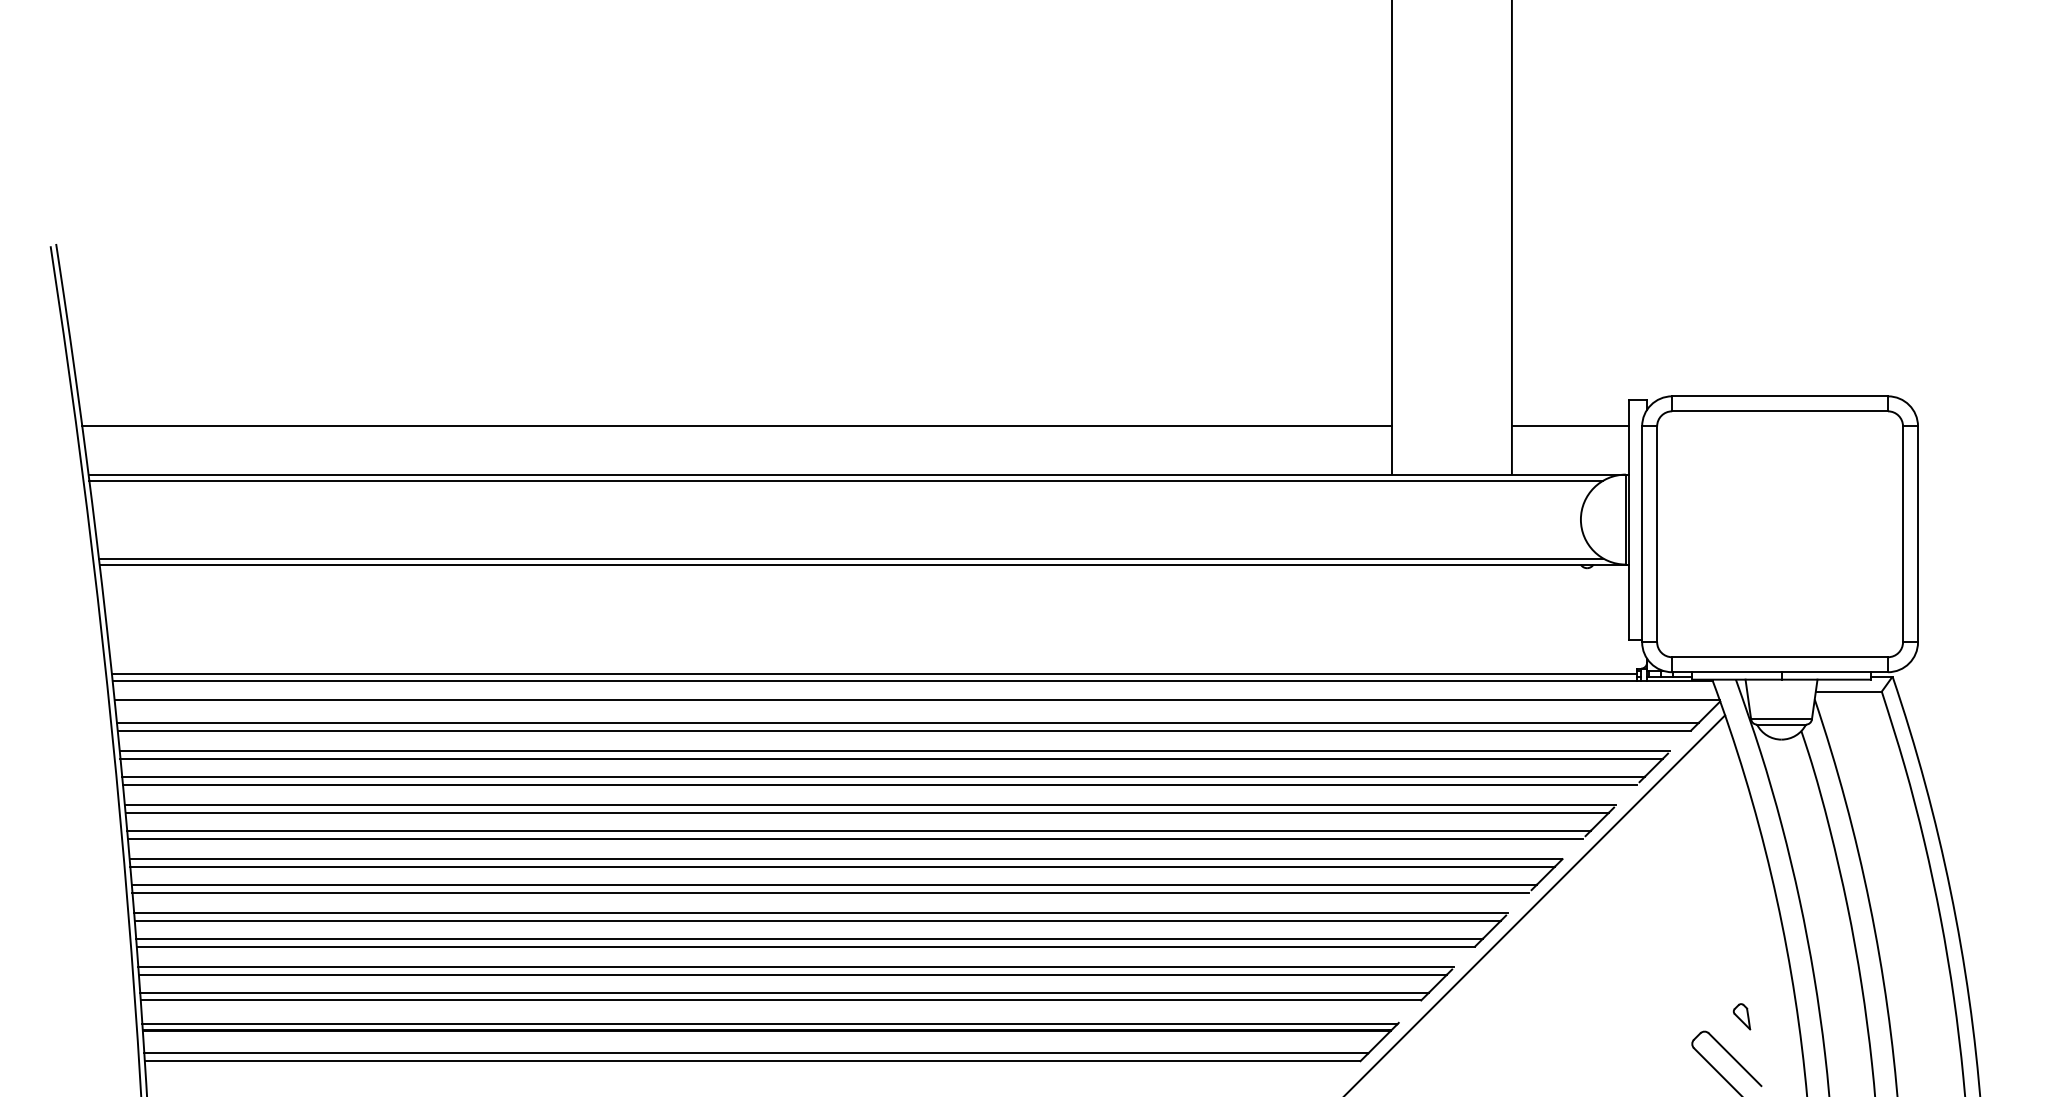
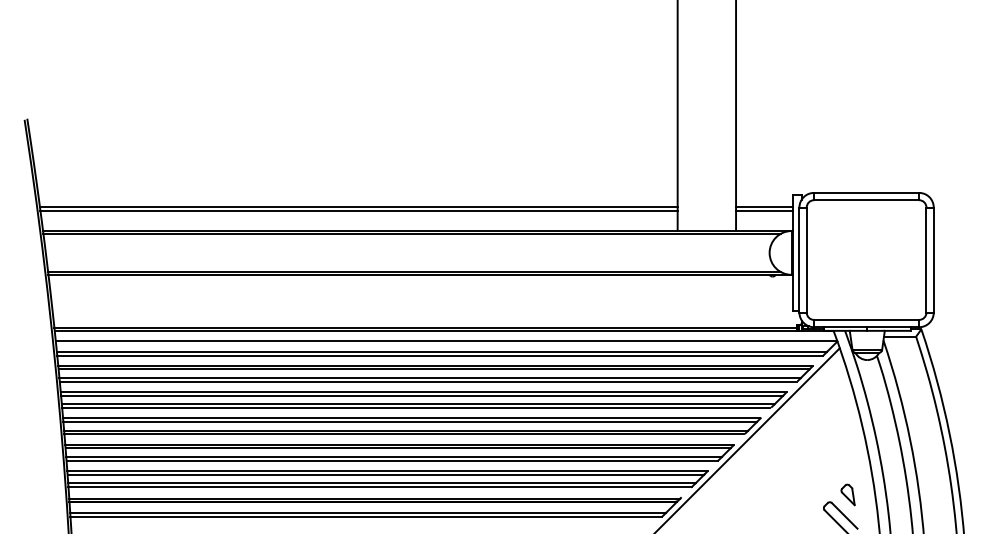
line: (736, 432) -> (358, 210), added
line: (1570, 432) -> (764, 210), added
part: (1740, 1015) -> (847, 494), size x1.67

